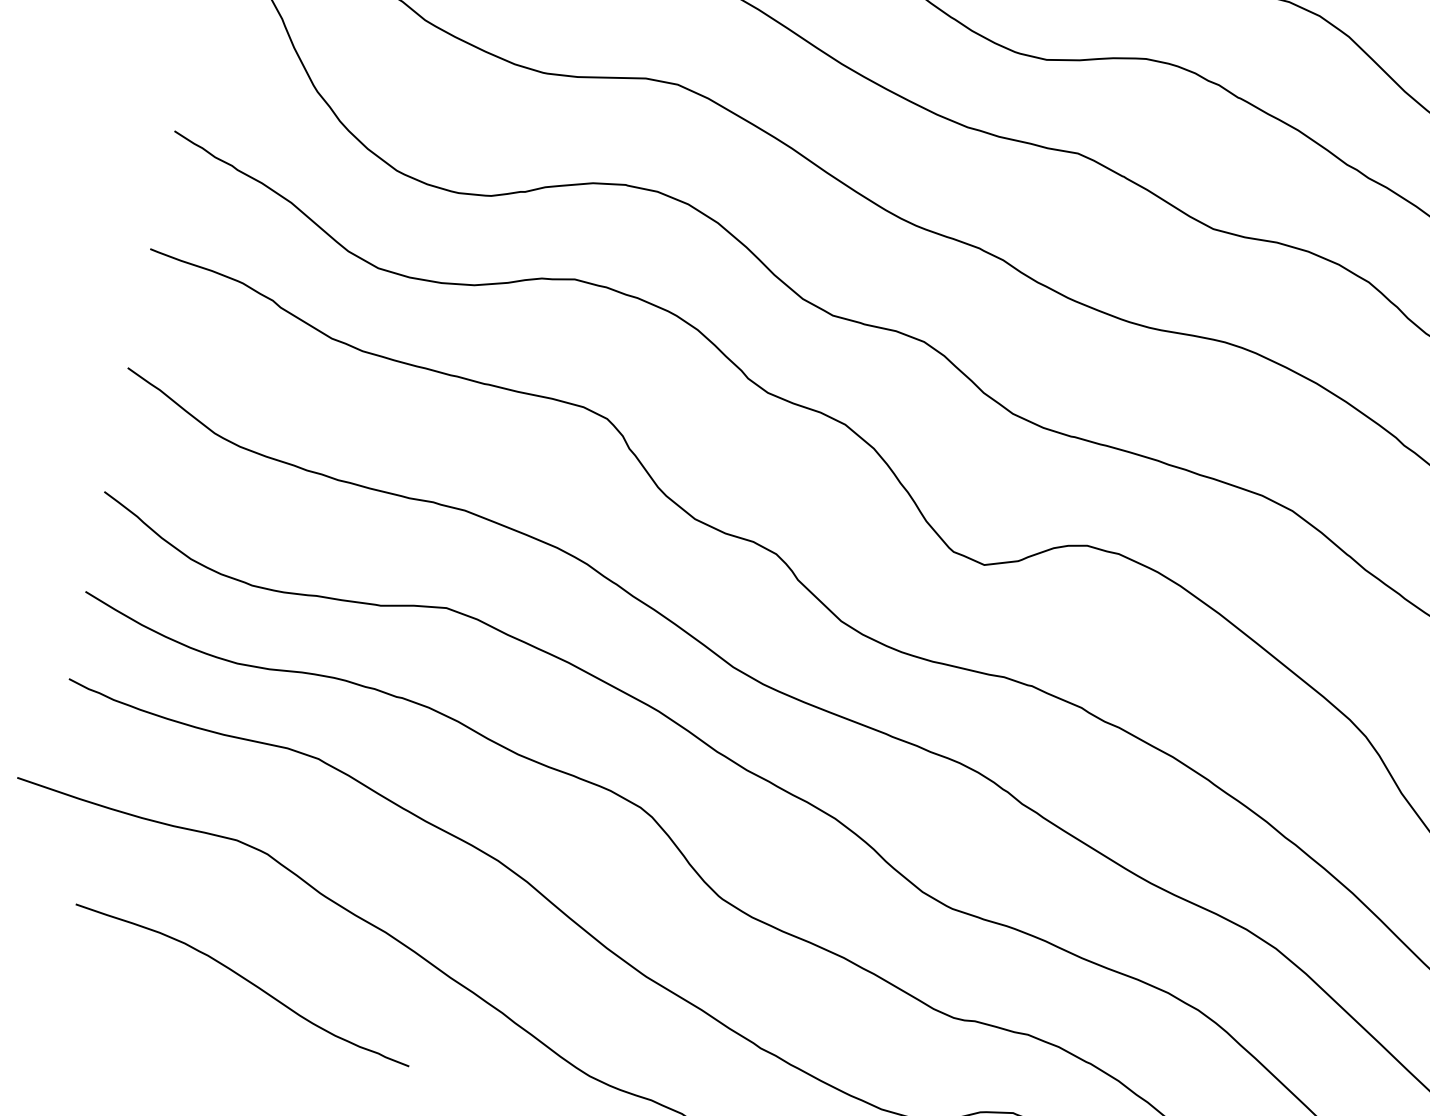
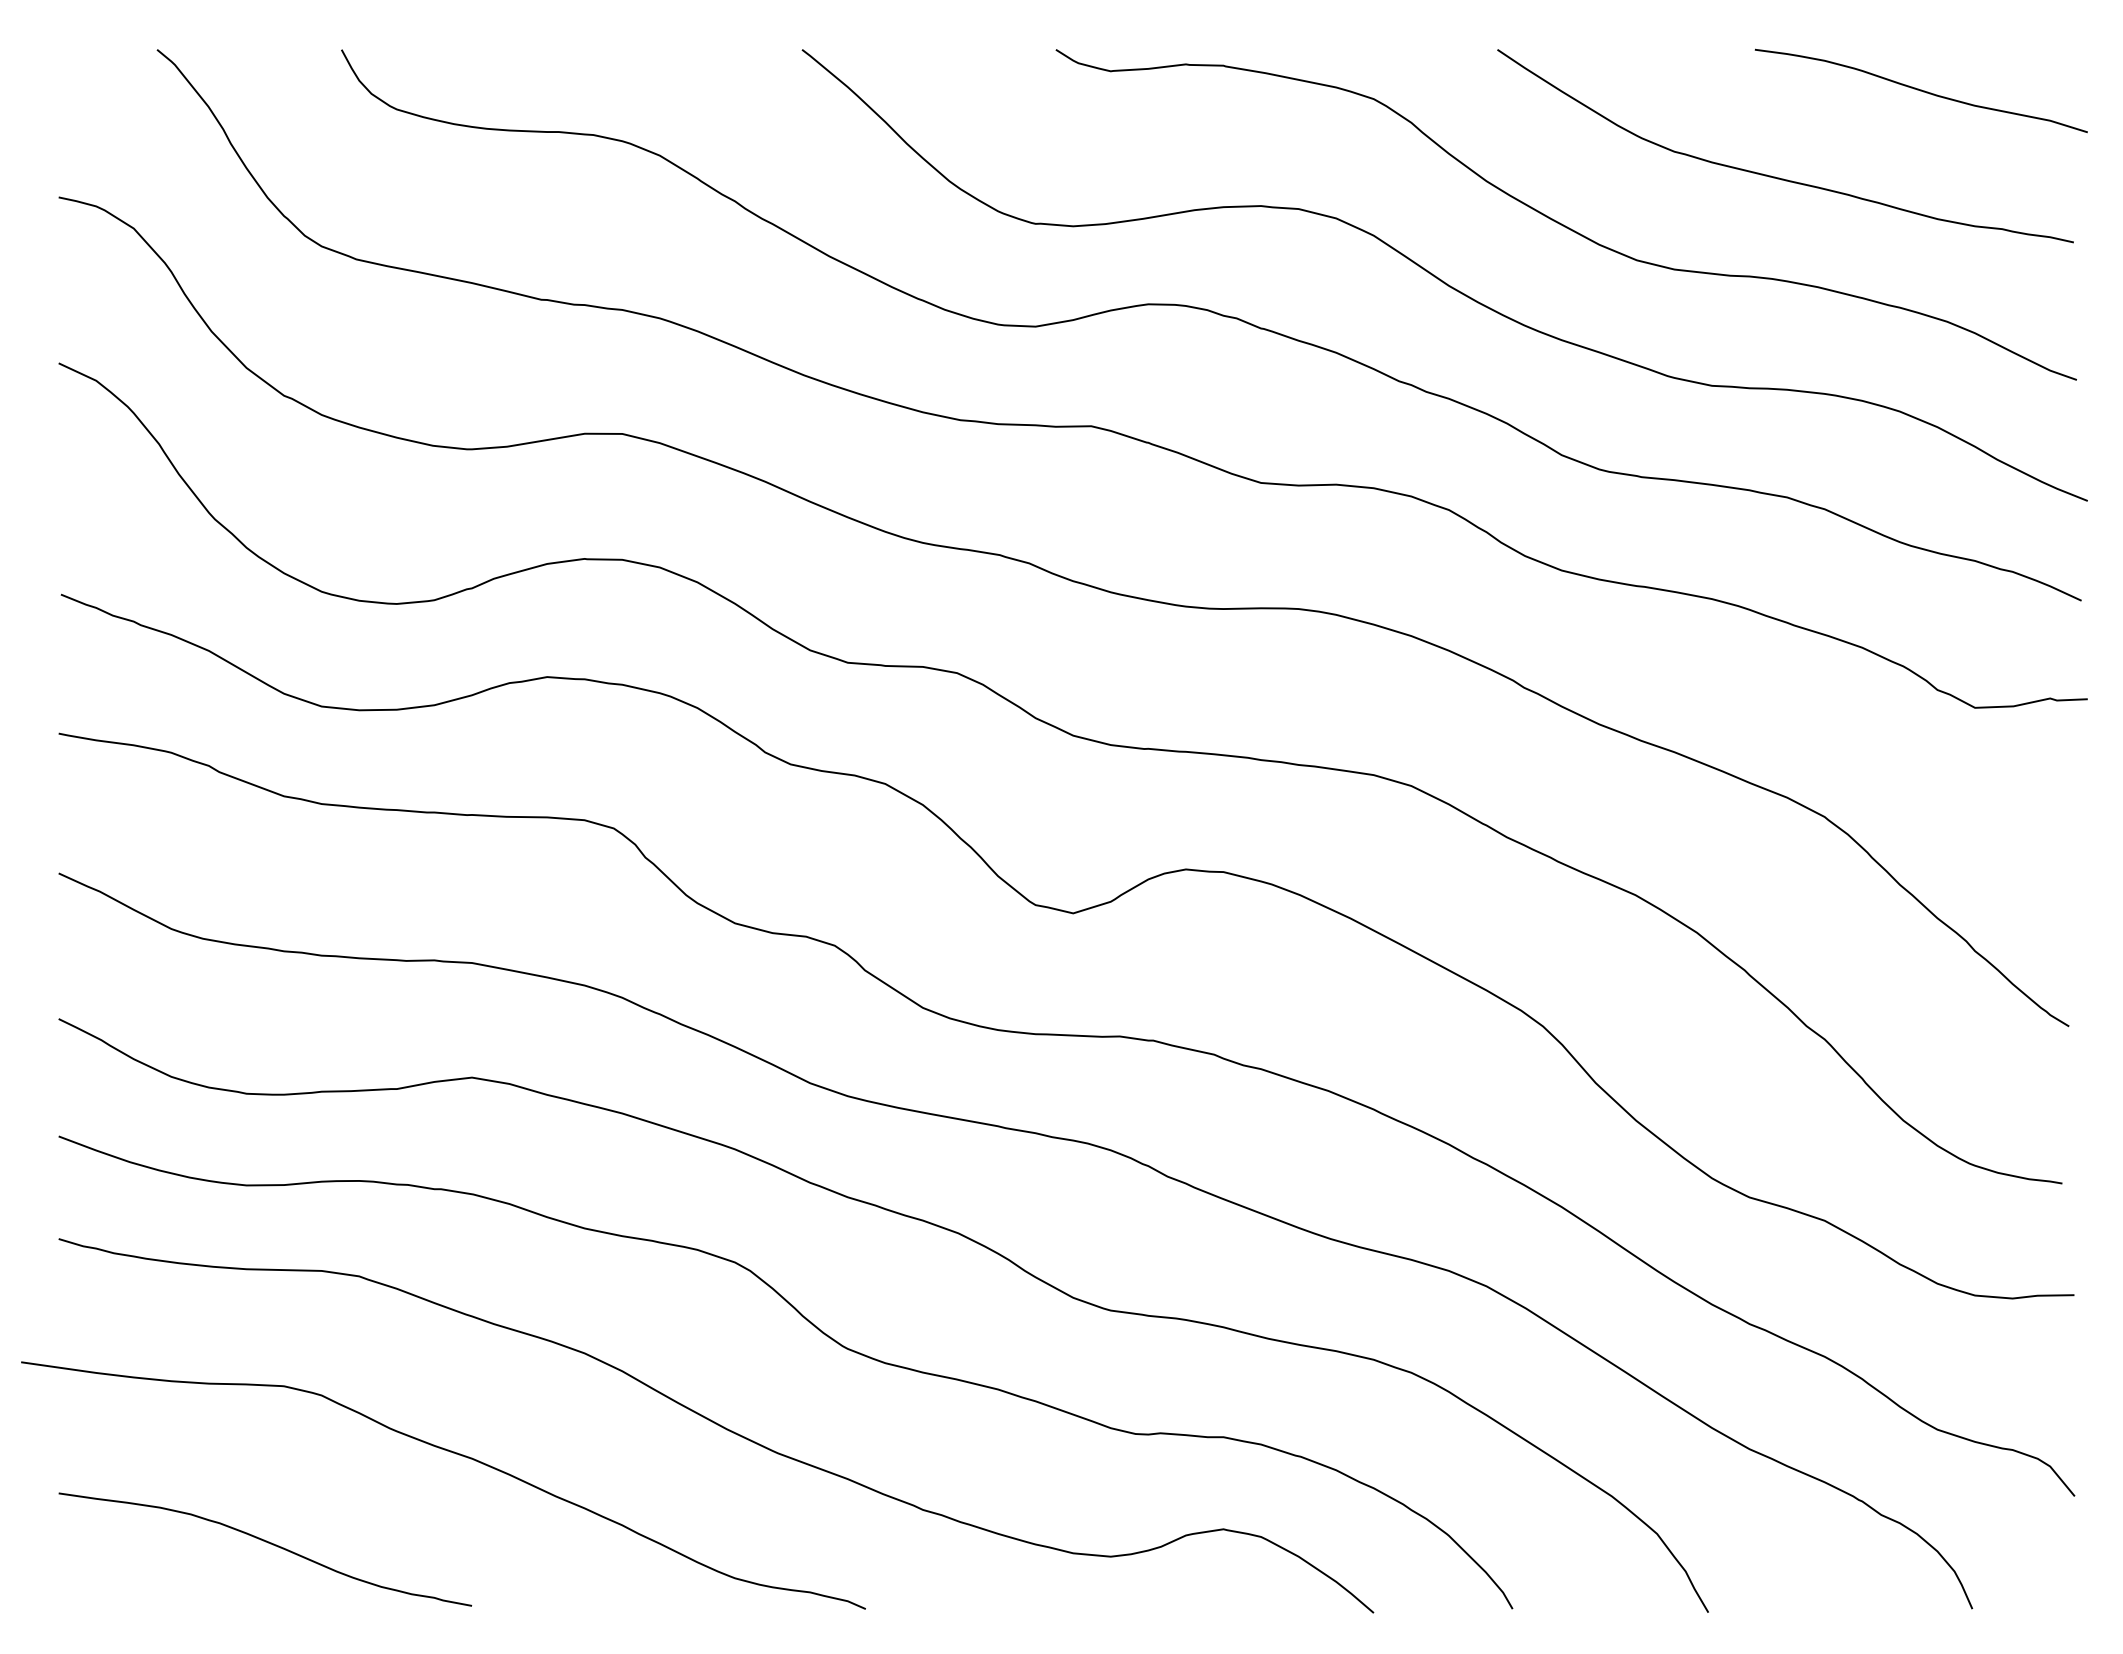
curve: (246, 980) -> (268, 1543), moved

